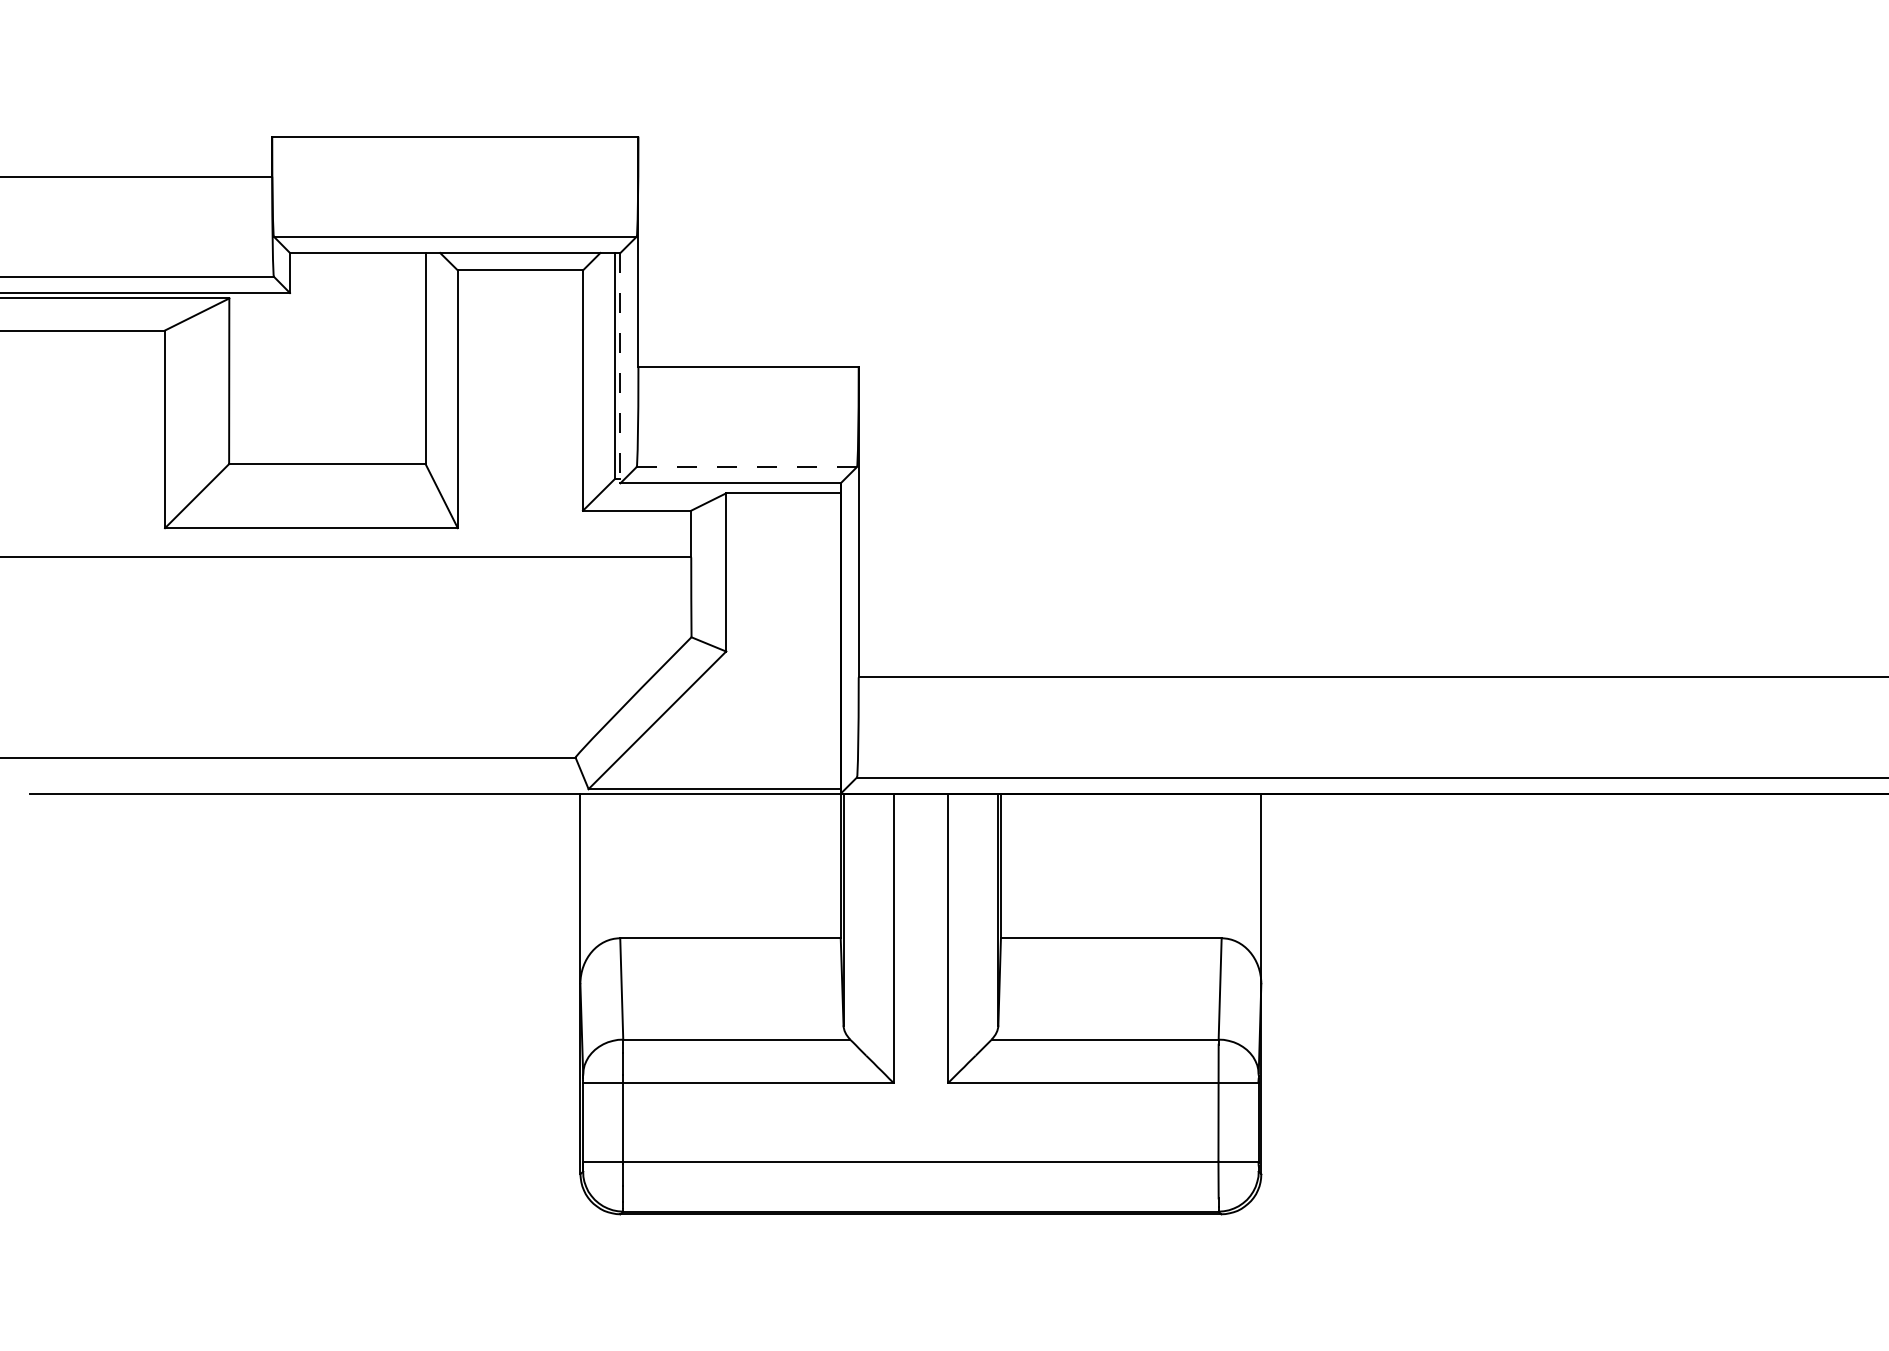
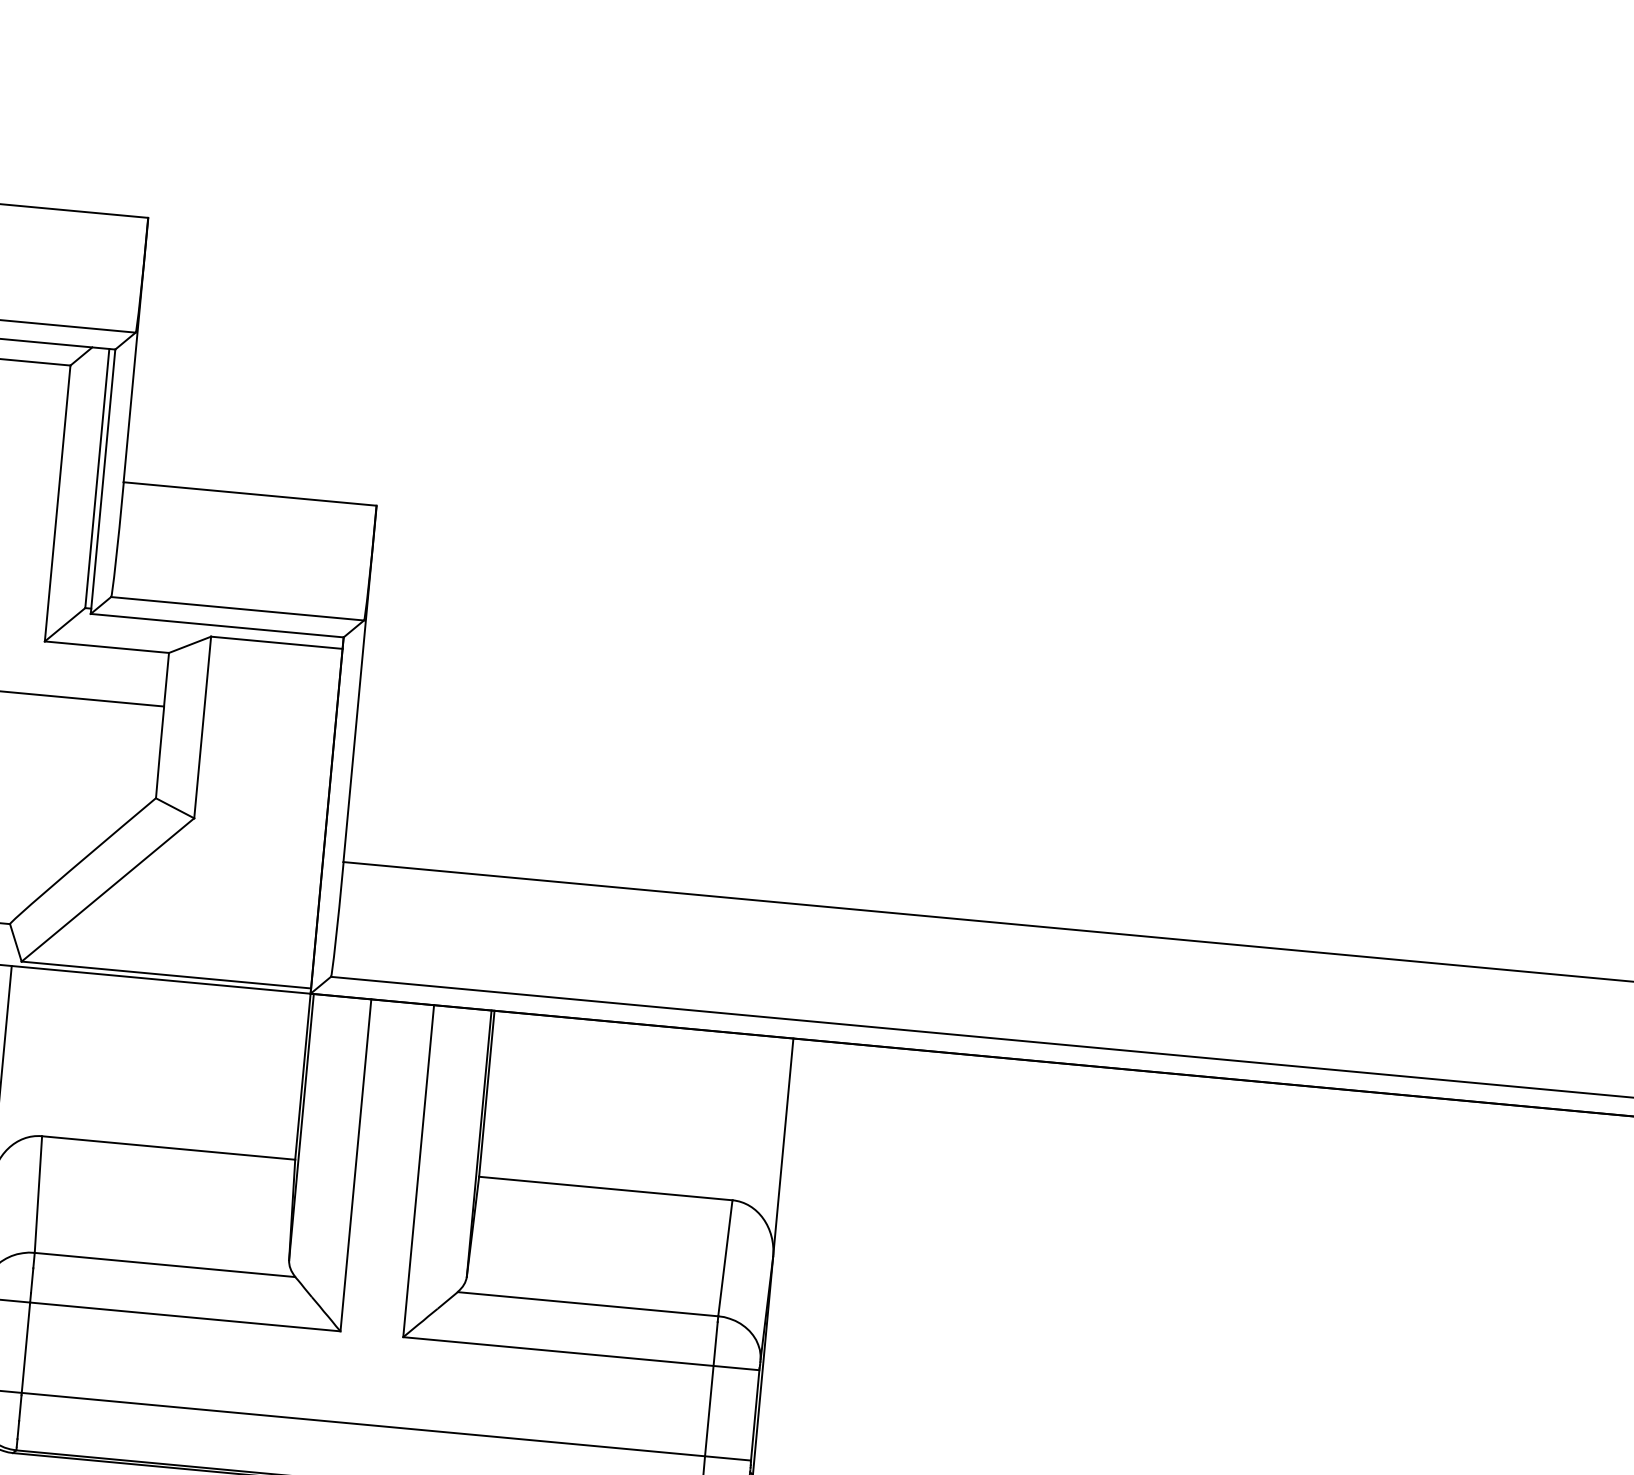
line: (620, 368) -> (103, 482), dashed -> solid
line: (747, 467) -> (238, 609), dashed -> solid

